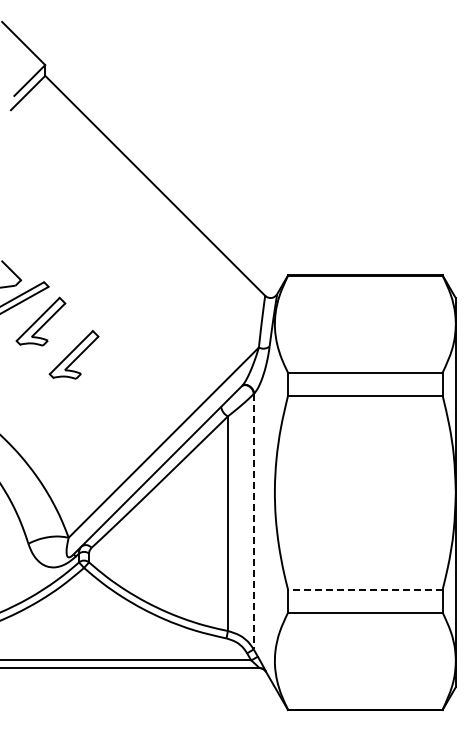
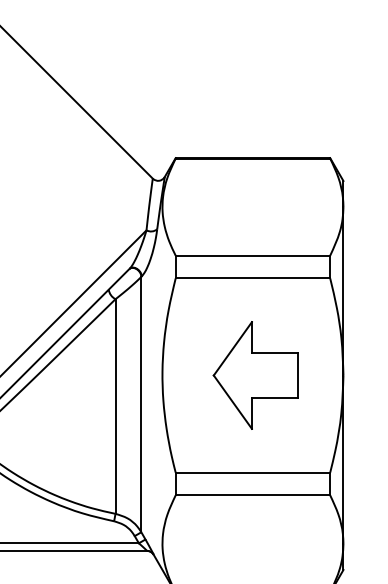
part: (367, 492) -> (255, 375), added
line: (253, 521) -> (141, 404), dashed -> solid
line: (364, 589) -> (252, 472), dashed -> solid

